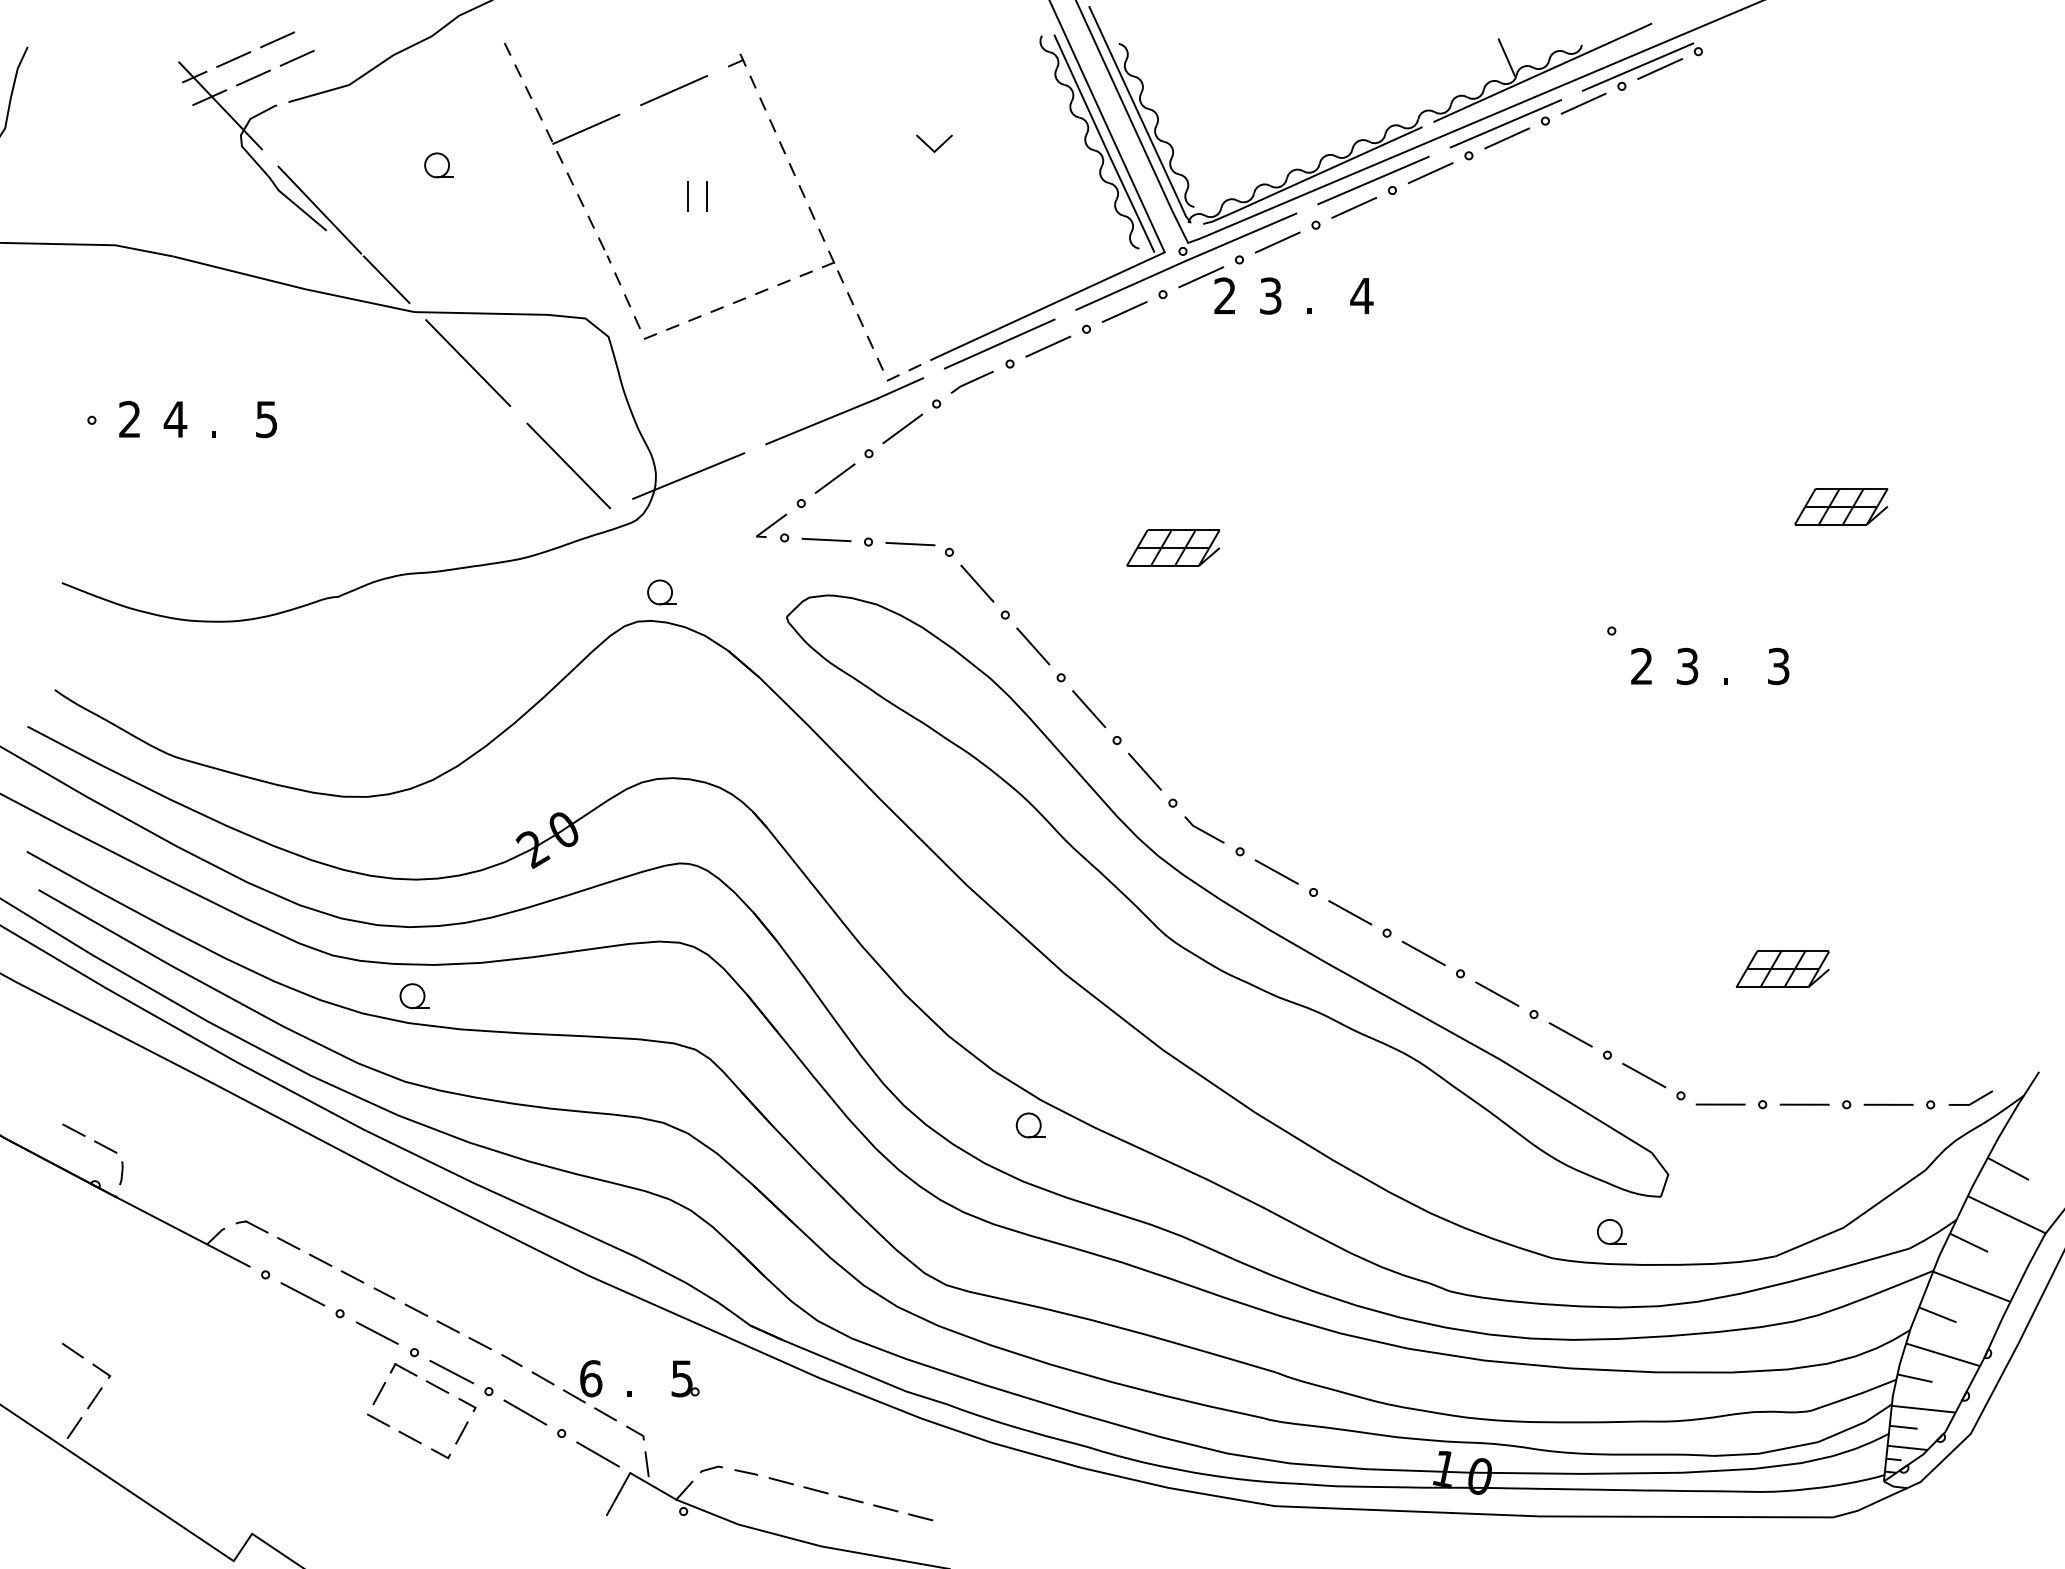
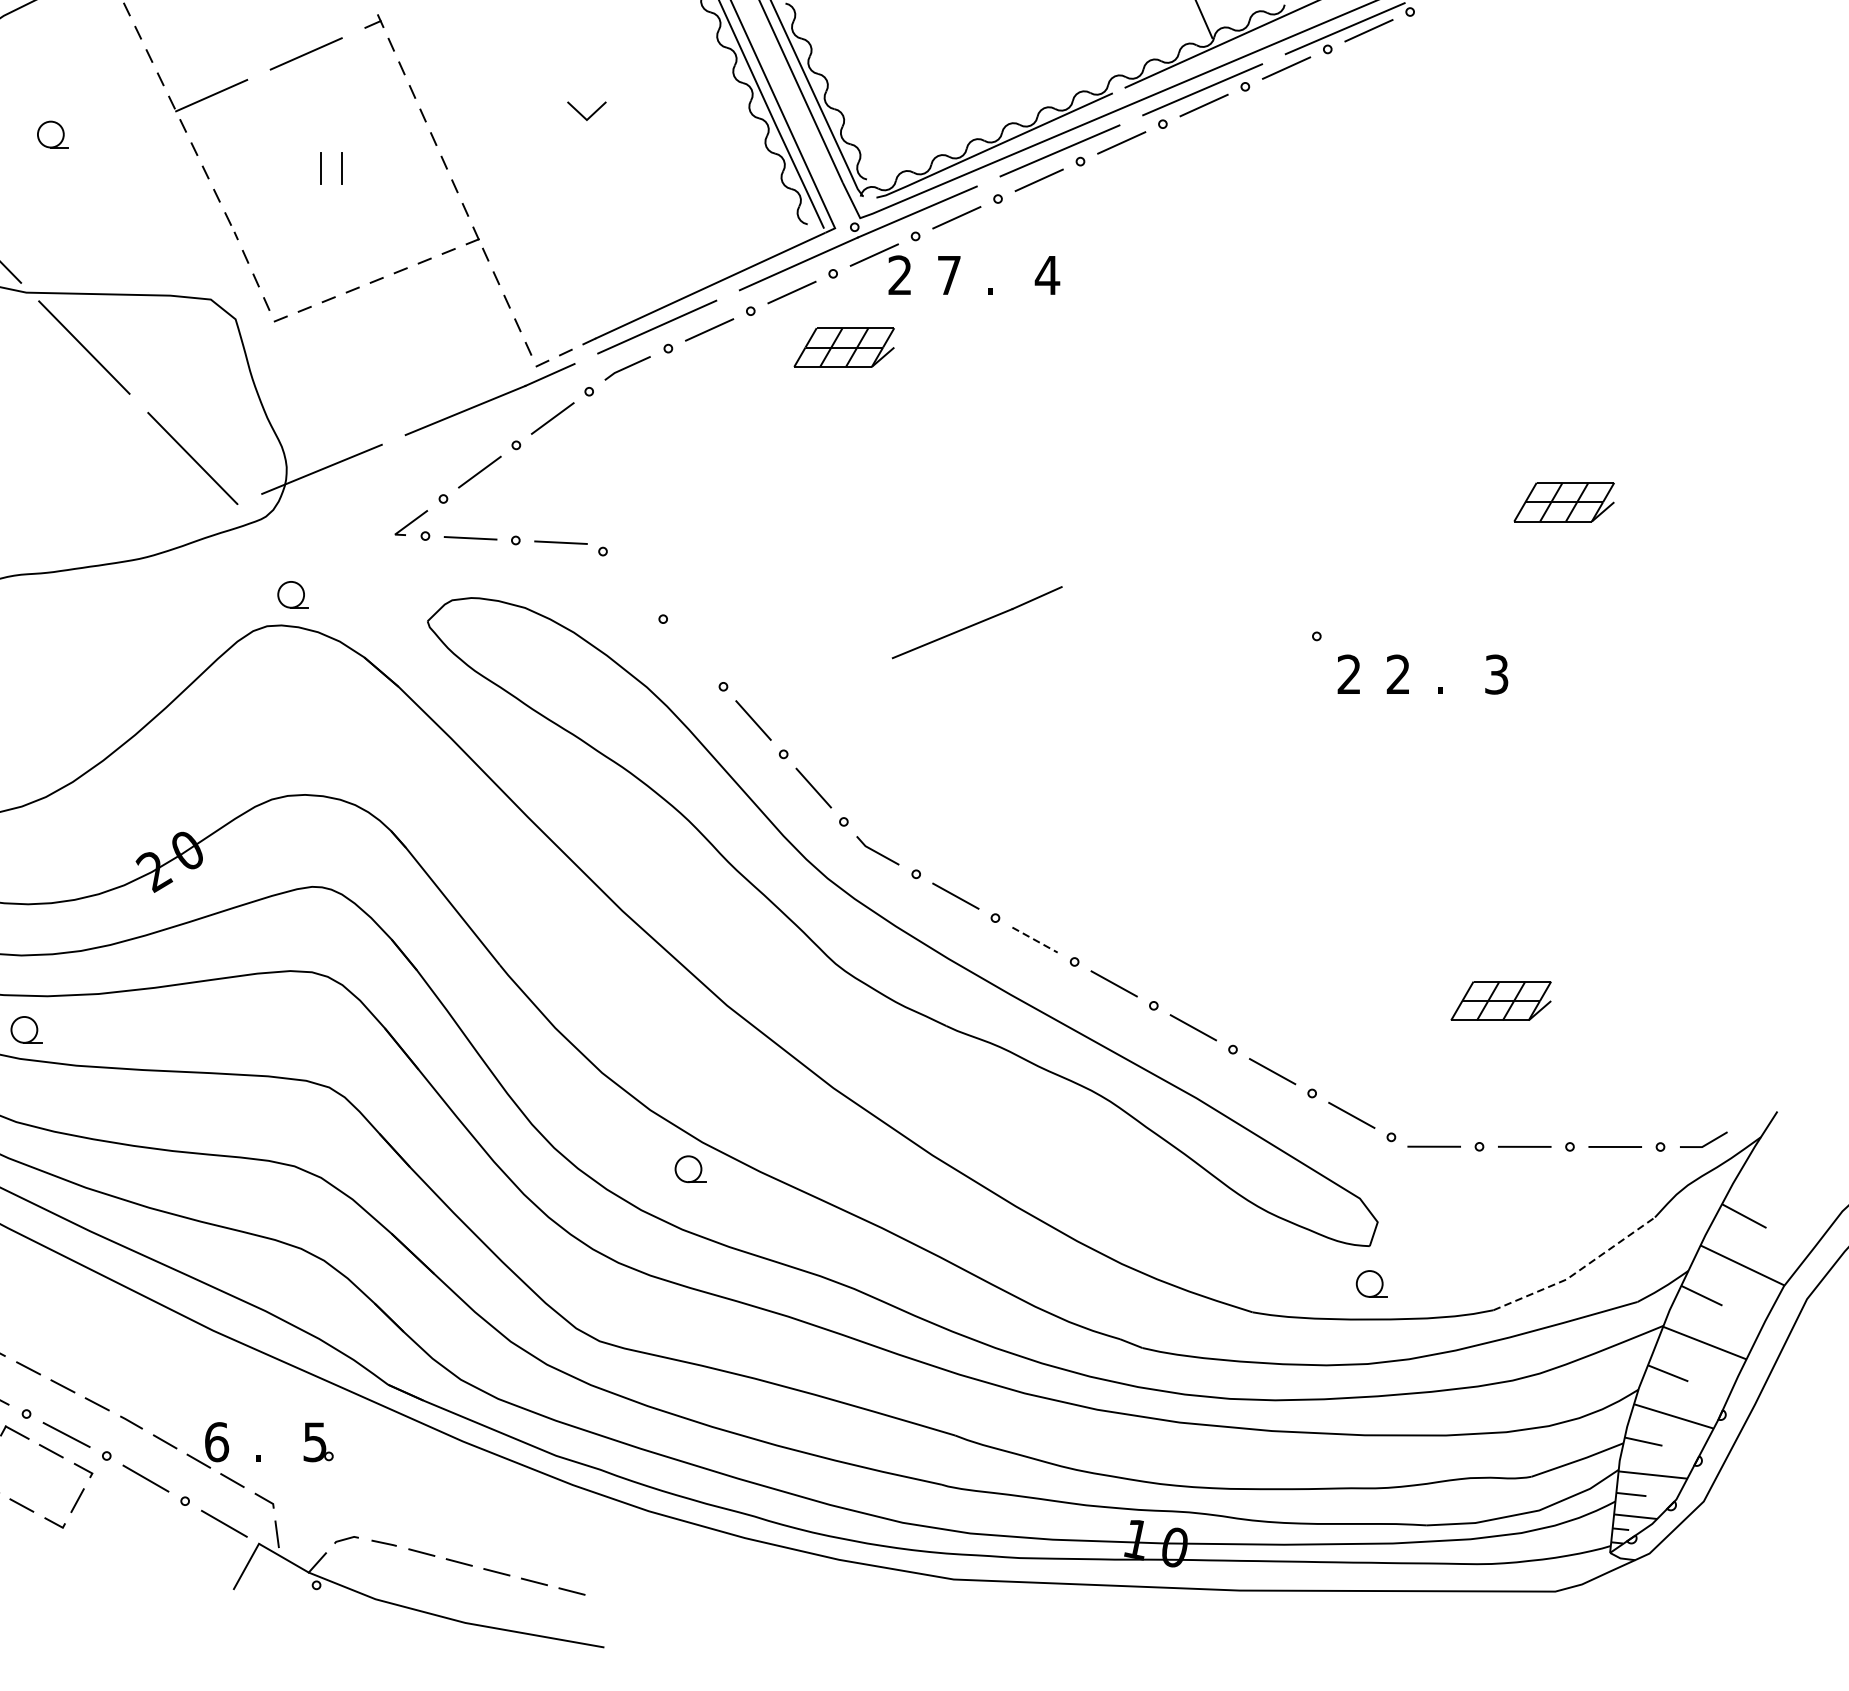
text: (1270, 295) -> (949, 274), 3 -> 7
part: (1173, 547) -> (844, 346), moved
line: (977, 583) -> (633, 585), removed
part: (1296, 618) -> (977, 622), added
line: (1033, 646) -> (693, 653), removed
text: (1687, 666) -> (1398, 674), 3 -> 2
line: (1350, 912) -> (1035, 939), solid -> dashed
line: (1854, 1220) -> (1578, 1271), solid -> dashed
part: (1611, 1231) -> (1371, 1283), moved

